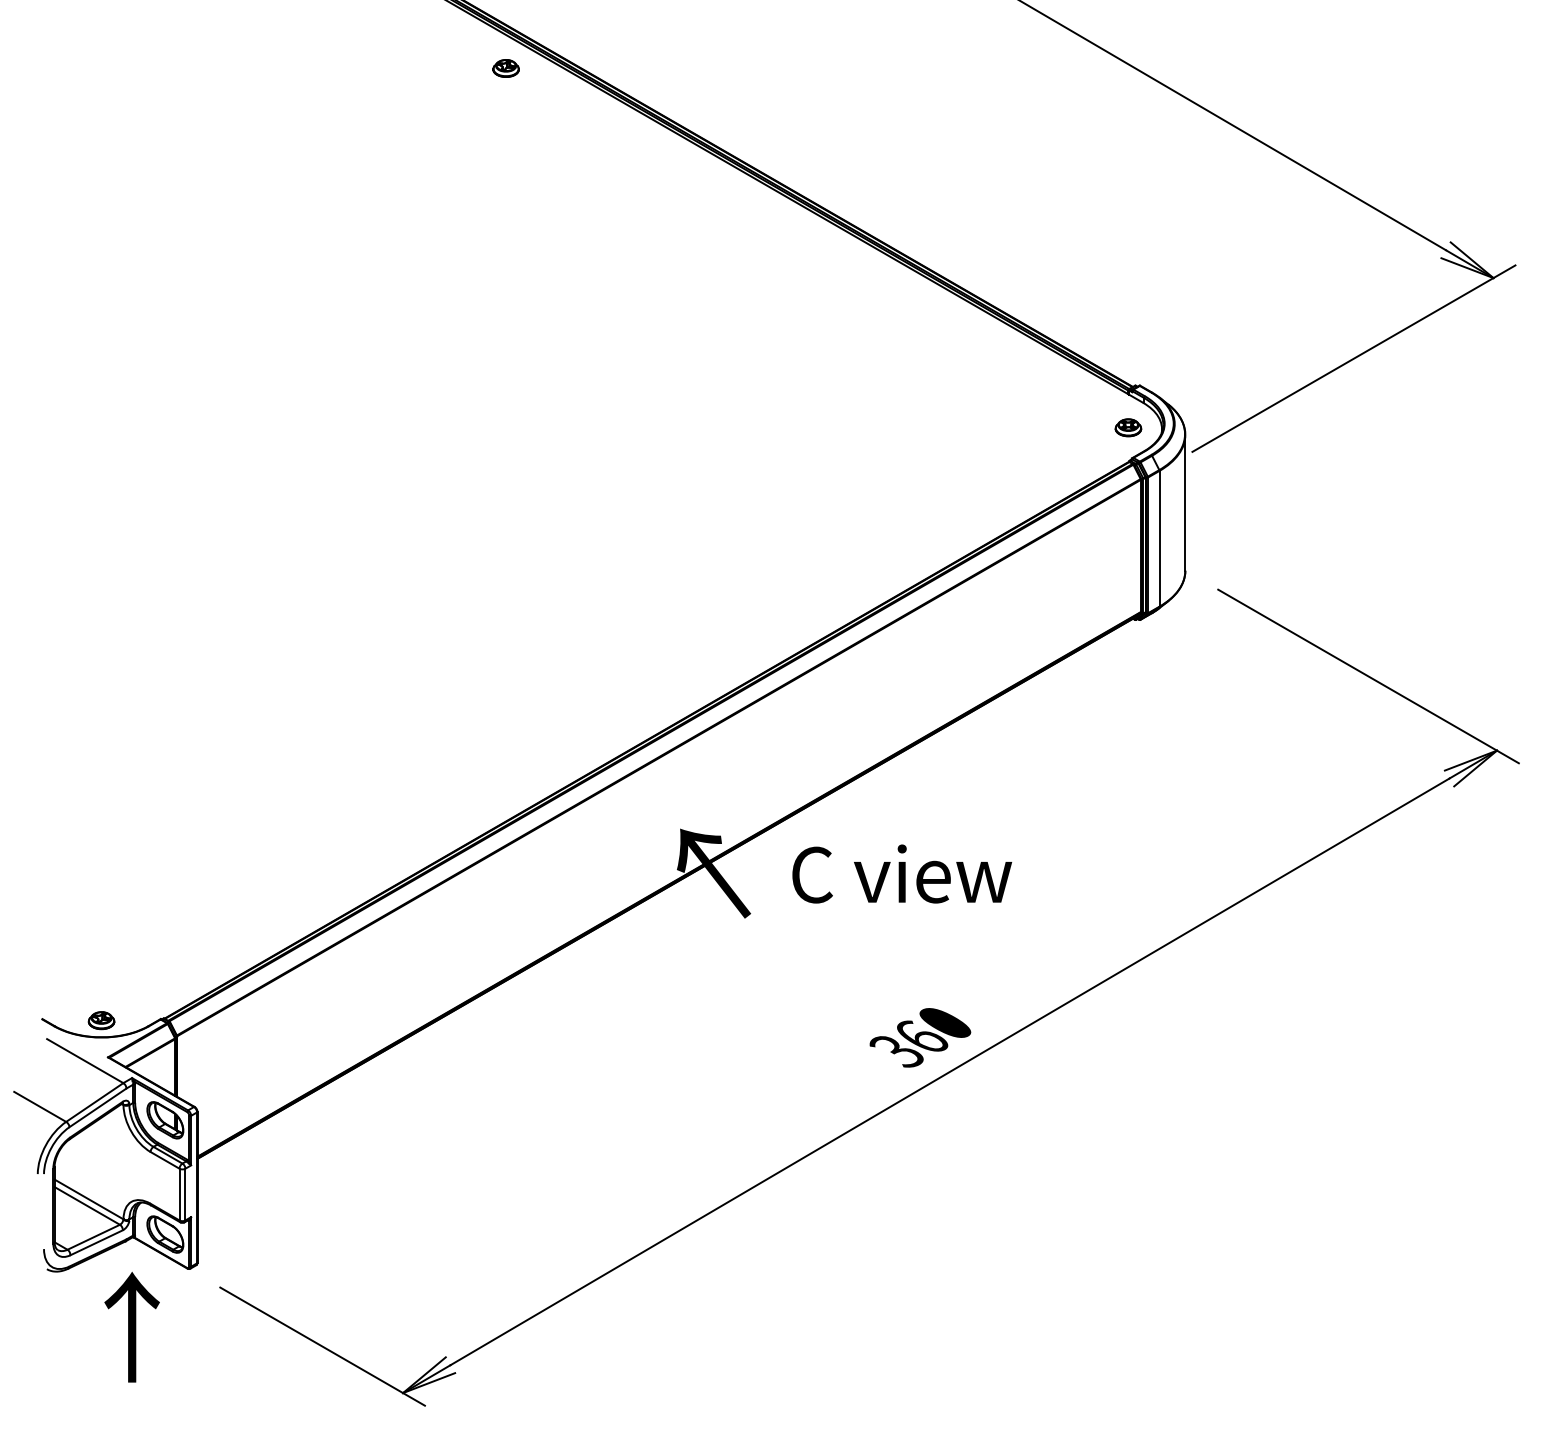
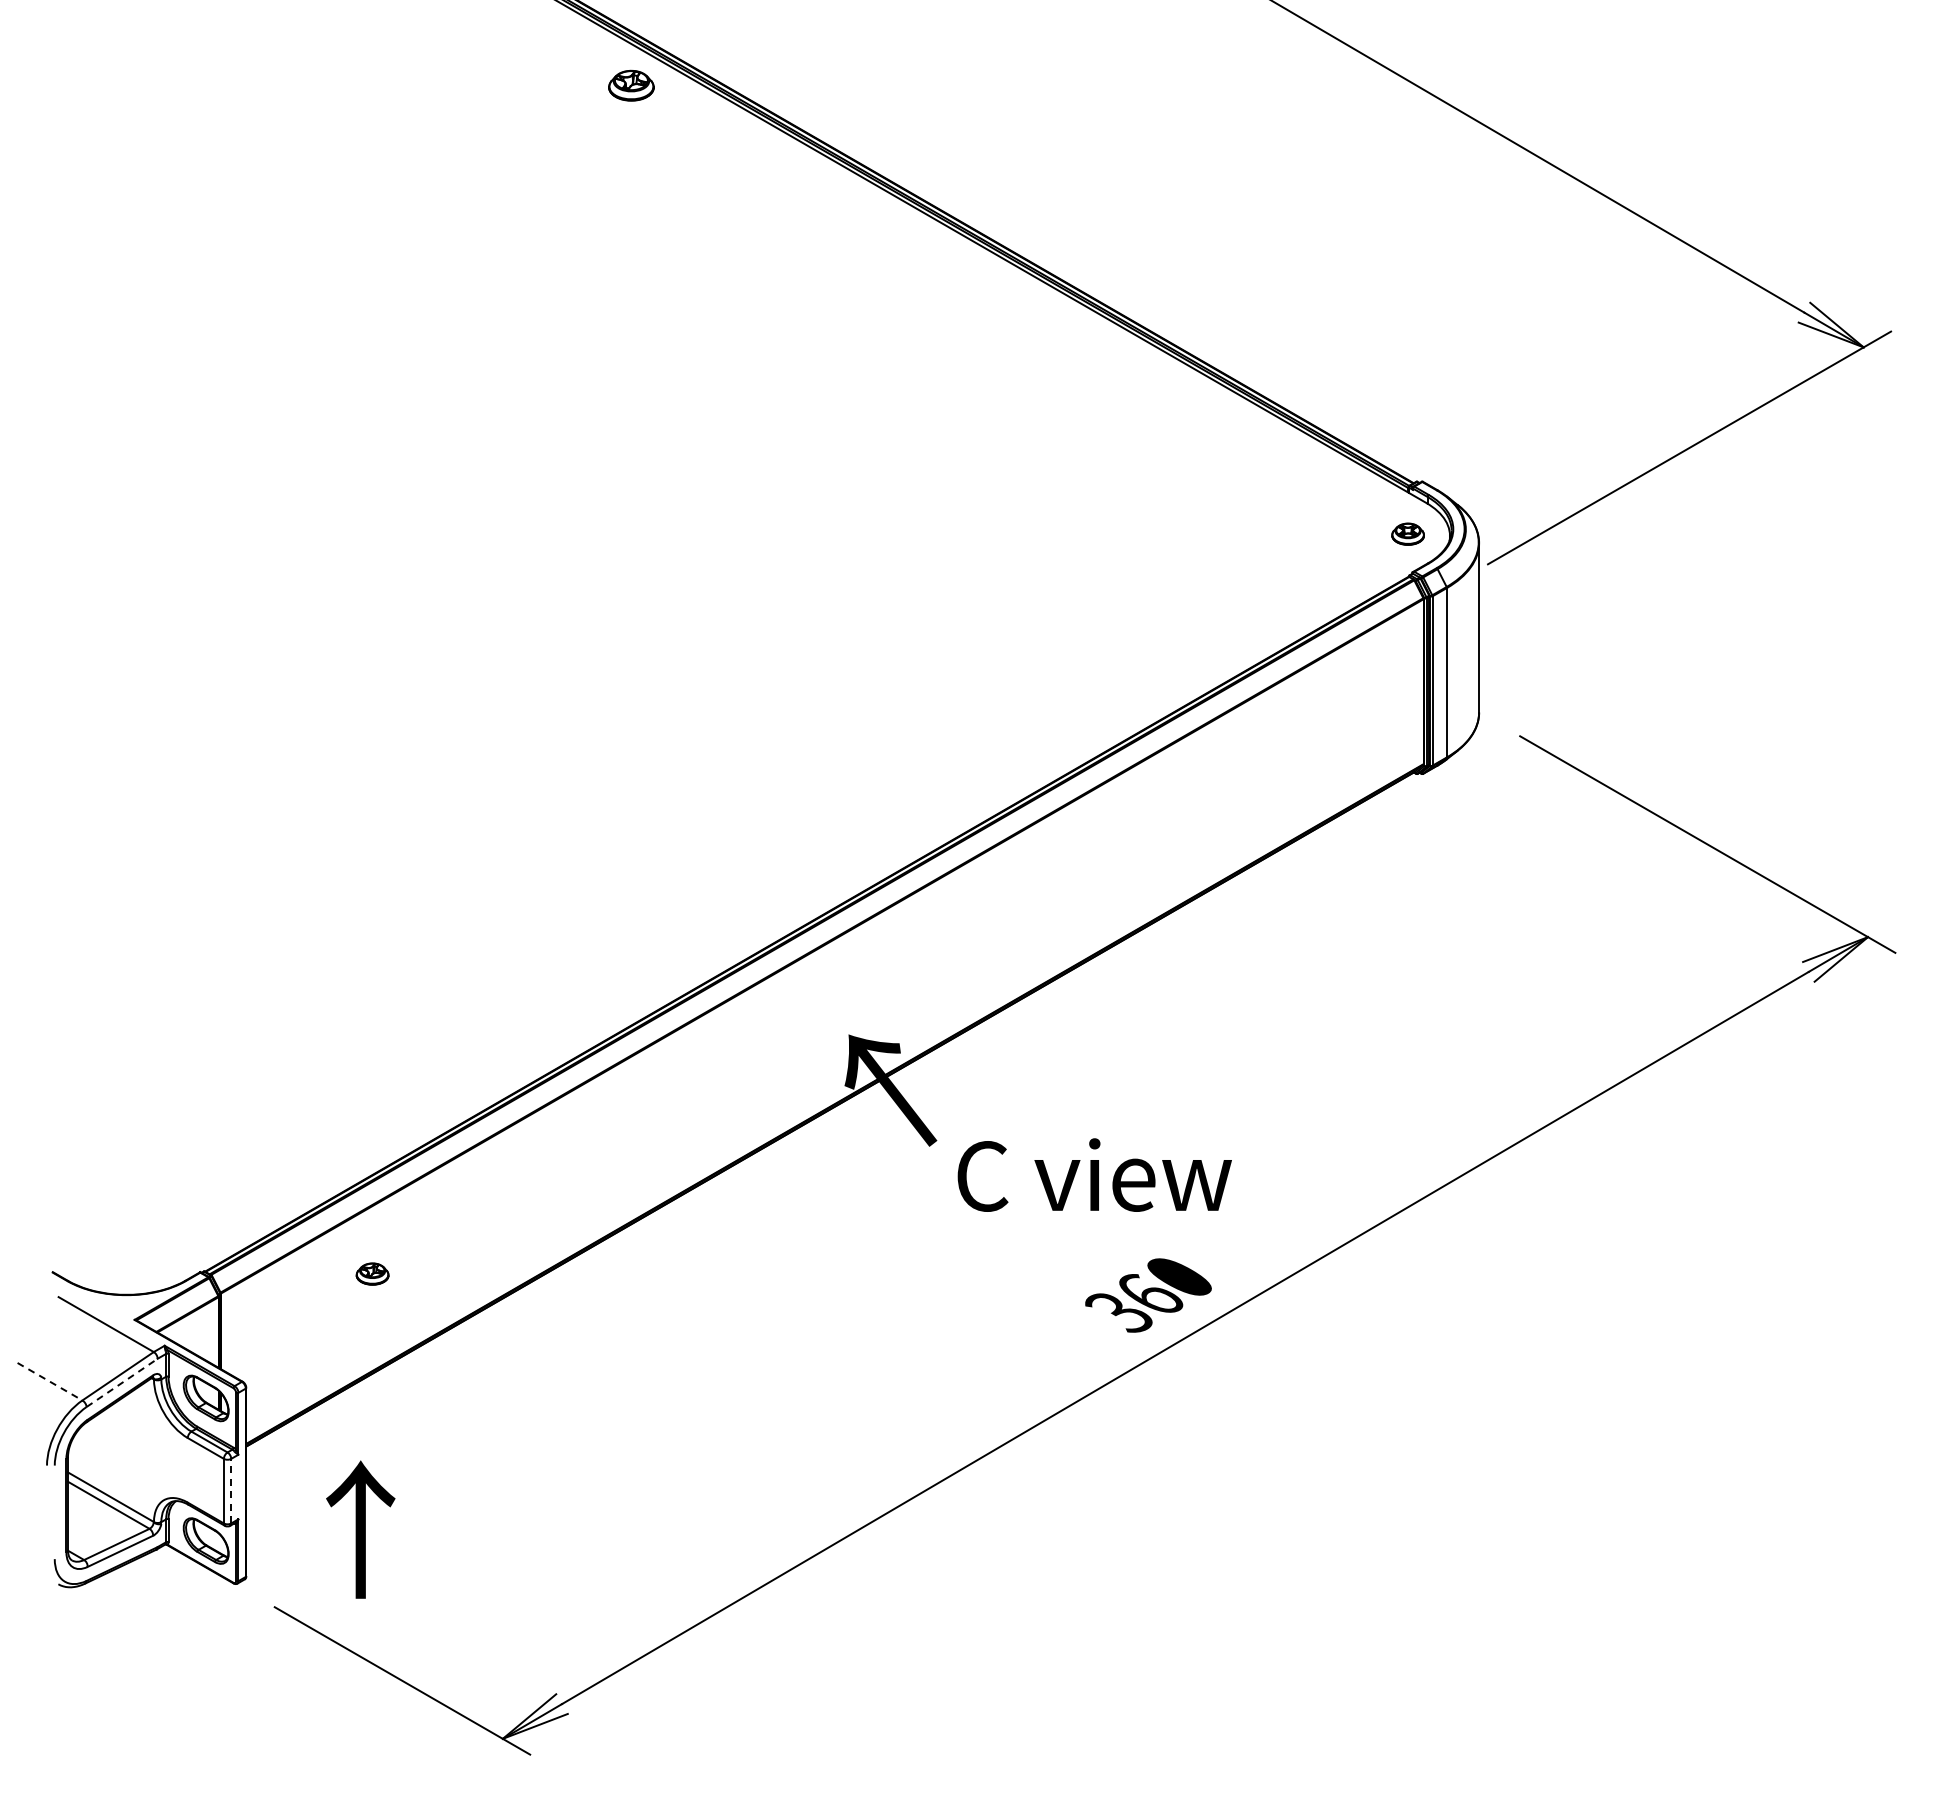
part: (506, 68) -> (631, 85), size x1.4
text: (901, 873) -> (1094, 1174), moved
part: (101, 1020) -> (372, 1273), moved
line: (40, 1106) -> (50, 1381), solid -> dashed
line: (98, 1107) -> (122, 1382), solid -> dashed
line: (185, 1194) -> (231, 1490), solid -> dashed
text: (131, 1327) -> (360, 1529), moved

